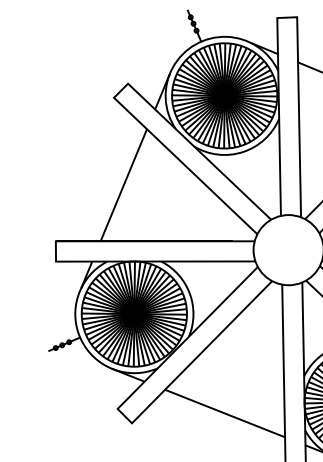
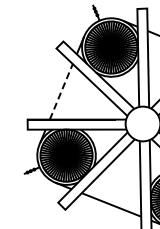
line: (124, 184) -> (61, 91), solid -> dashed

